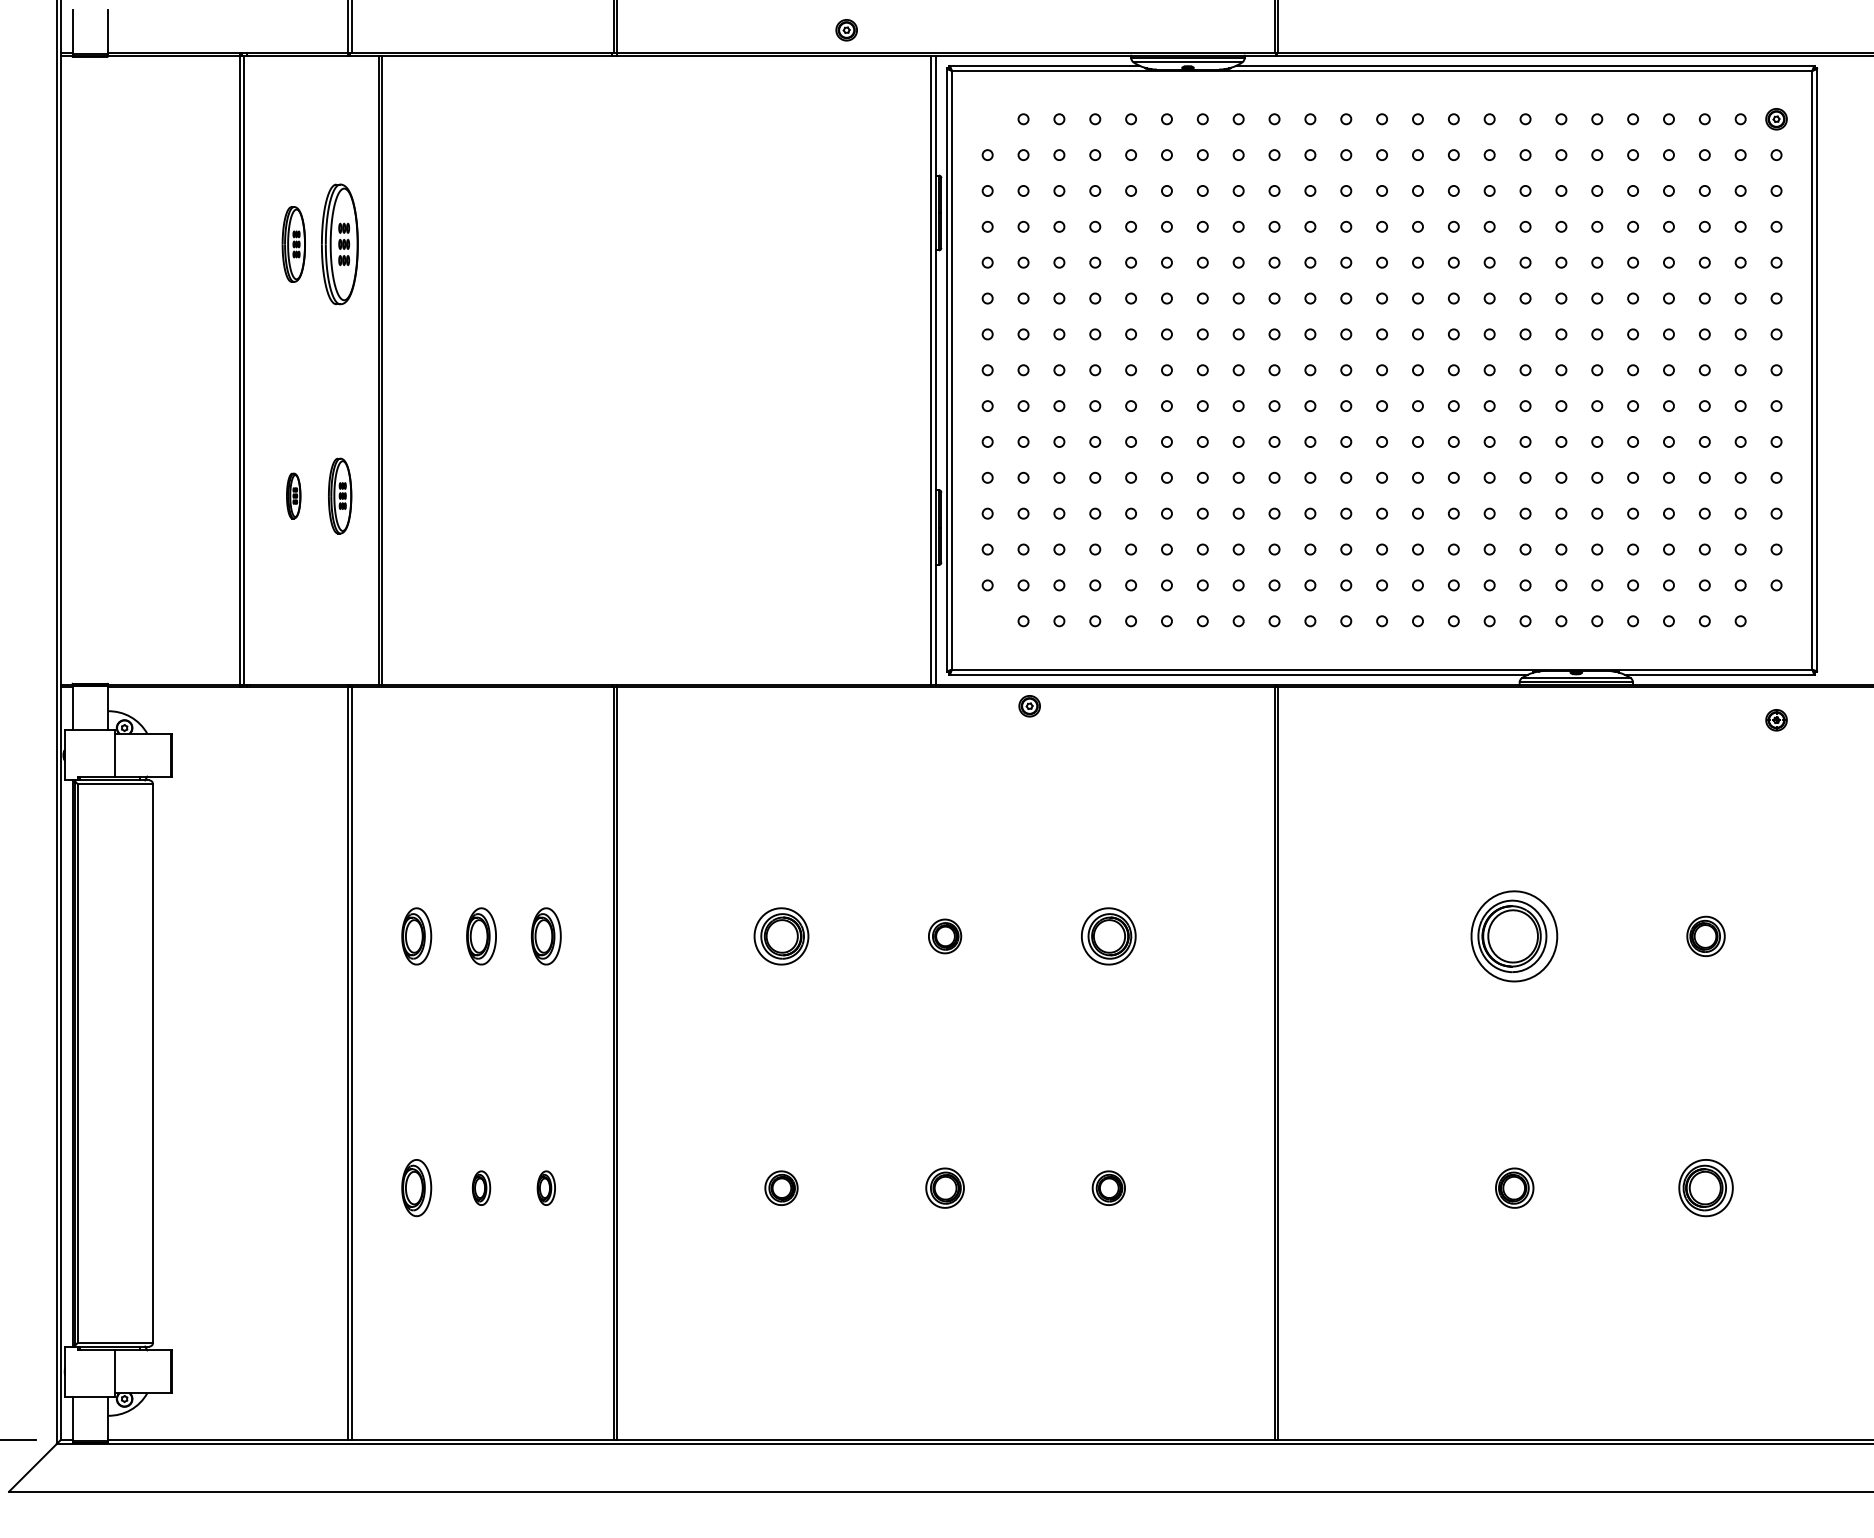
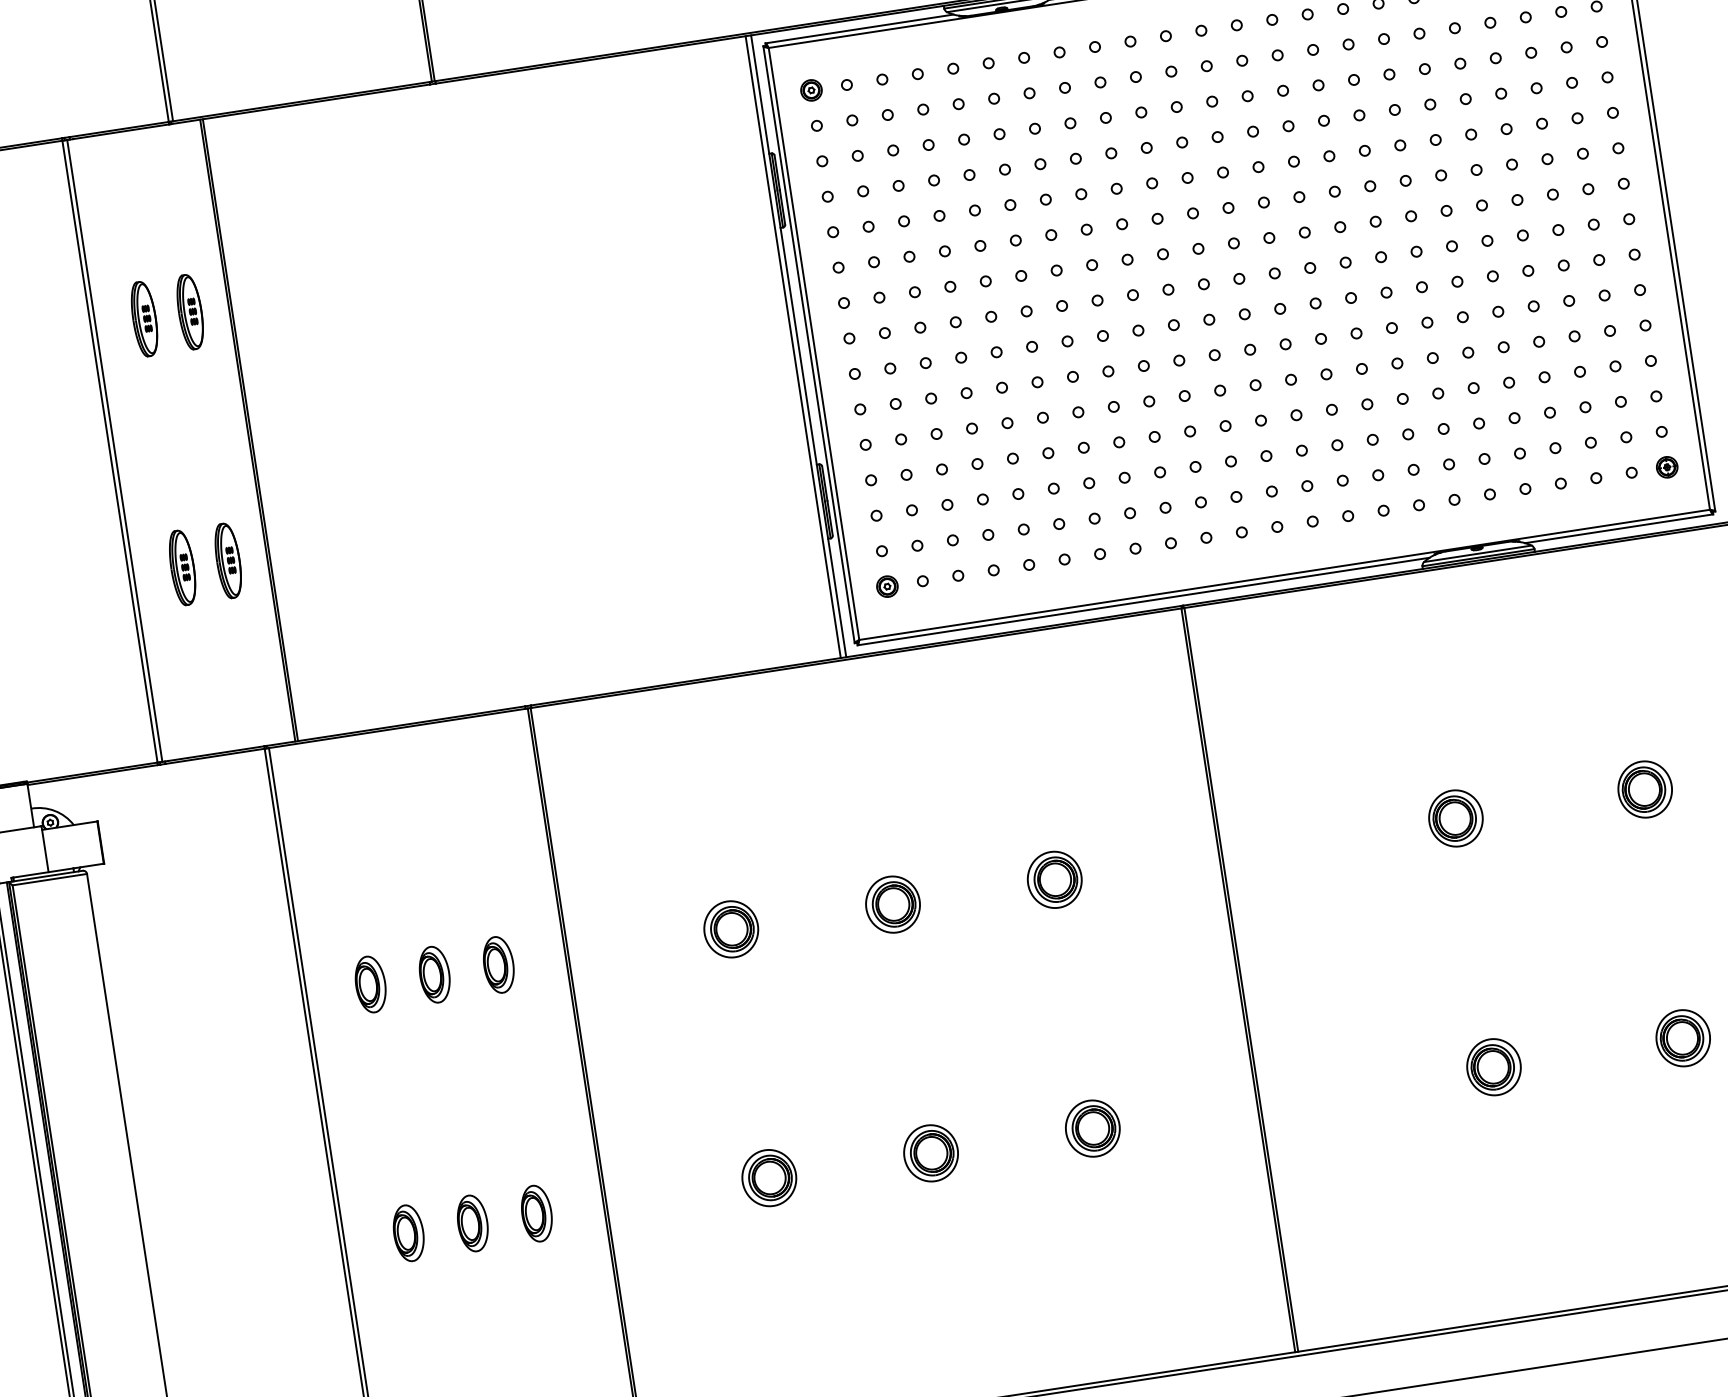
part: (846, 30) -> (811, 90), moved
part: (340, 244) -> (190, 312), size x0.62
part: (293, 495) -> (182, 567), size x1.67
part: (1029, 706) -> (887, 586), moved
part: (1776, 720) -> (1667, 467), moved
part: (944, 936) -> (892, 904), size x1.67
part: (1514, 936) -> (1455, 818), size x0.62
part: (1705, 936) -> (1644, 789), size x1.43
part: (481, 1188) -> (472, 1223), size x1.67
part: (546, 1188) -> (537, 1214), size x1.67
part: (781, 1188) -> (769, 1178), size x1.67
part: (944, 1188) -> (930, 1153), size x1.43
part: (1108, 1188) -> (1092, 1129), size x1.67
part: (1514, 1188) -> (1493, 1067), size x1.43

